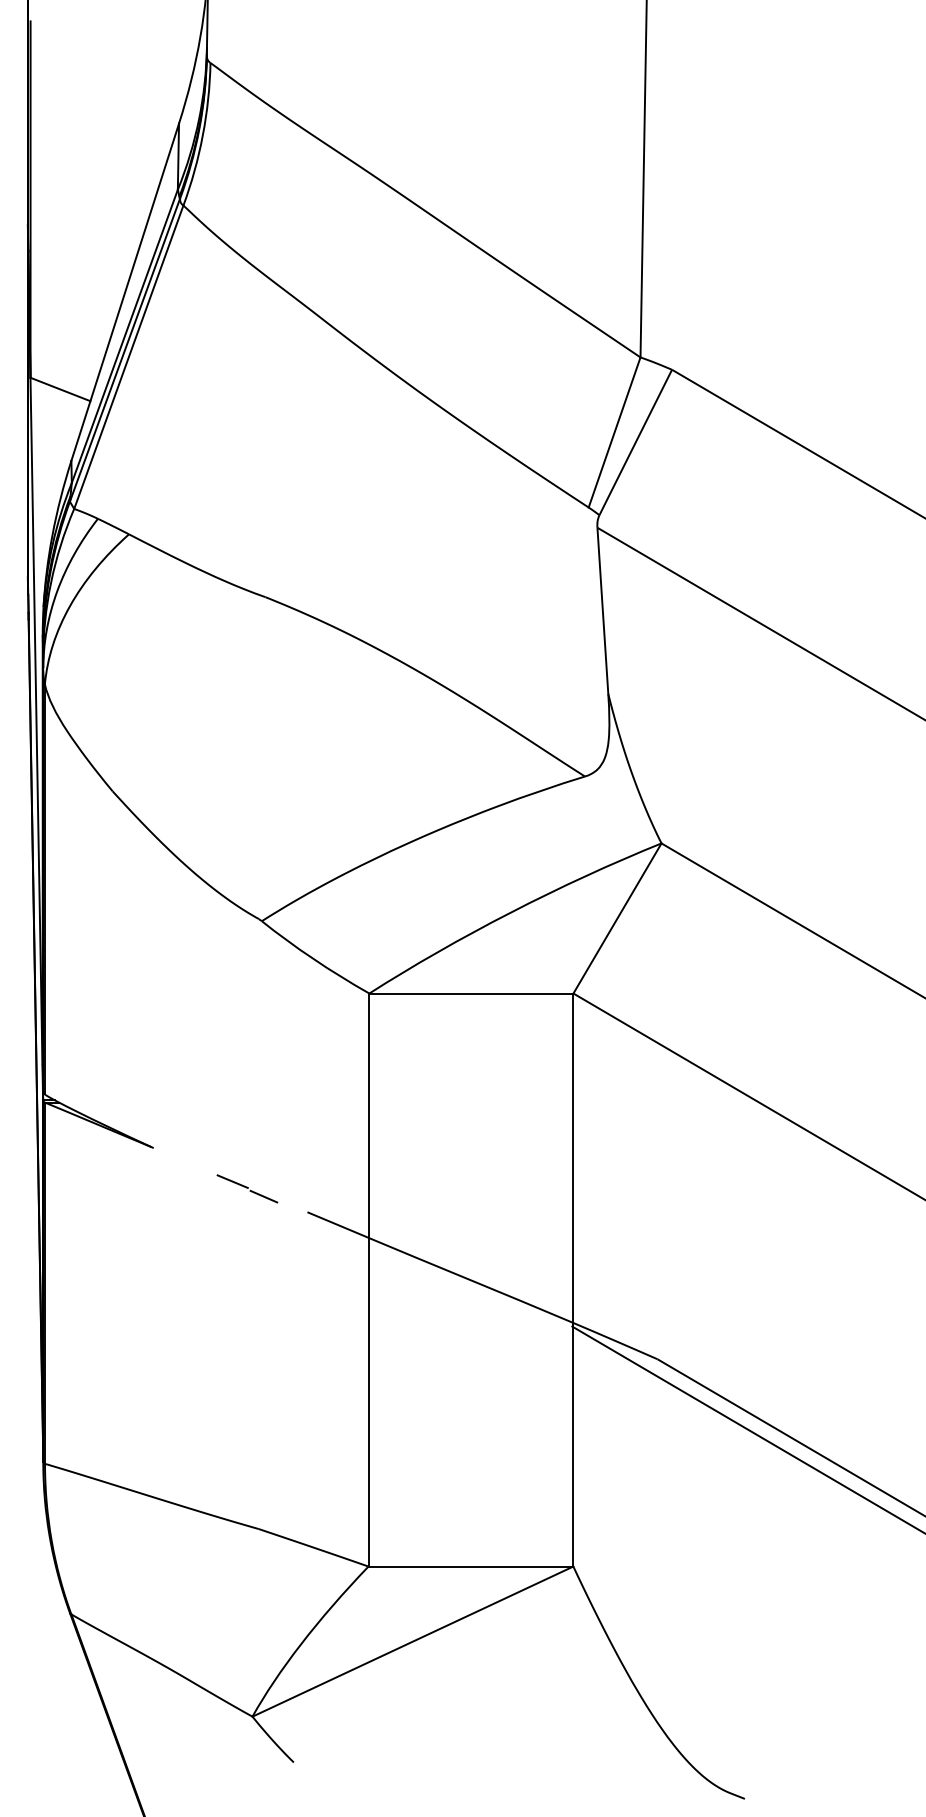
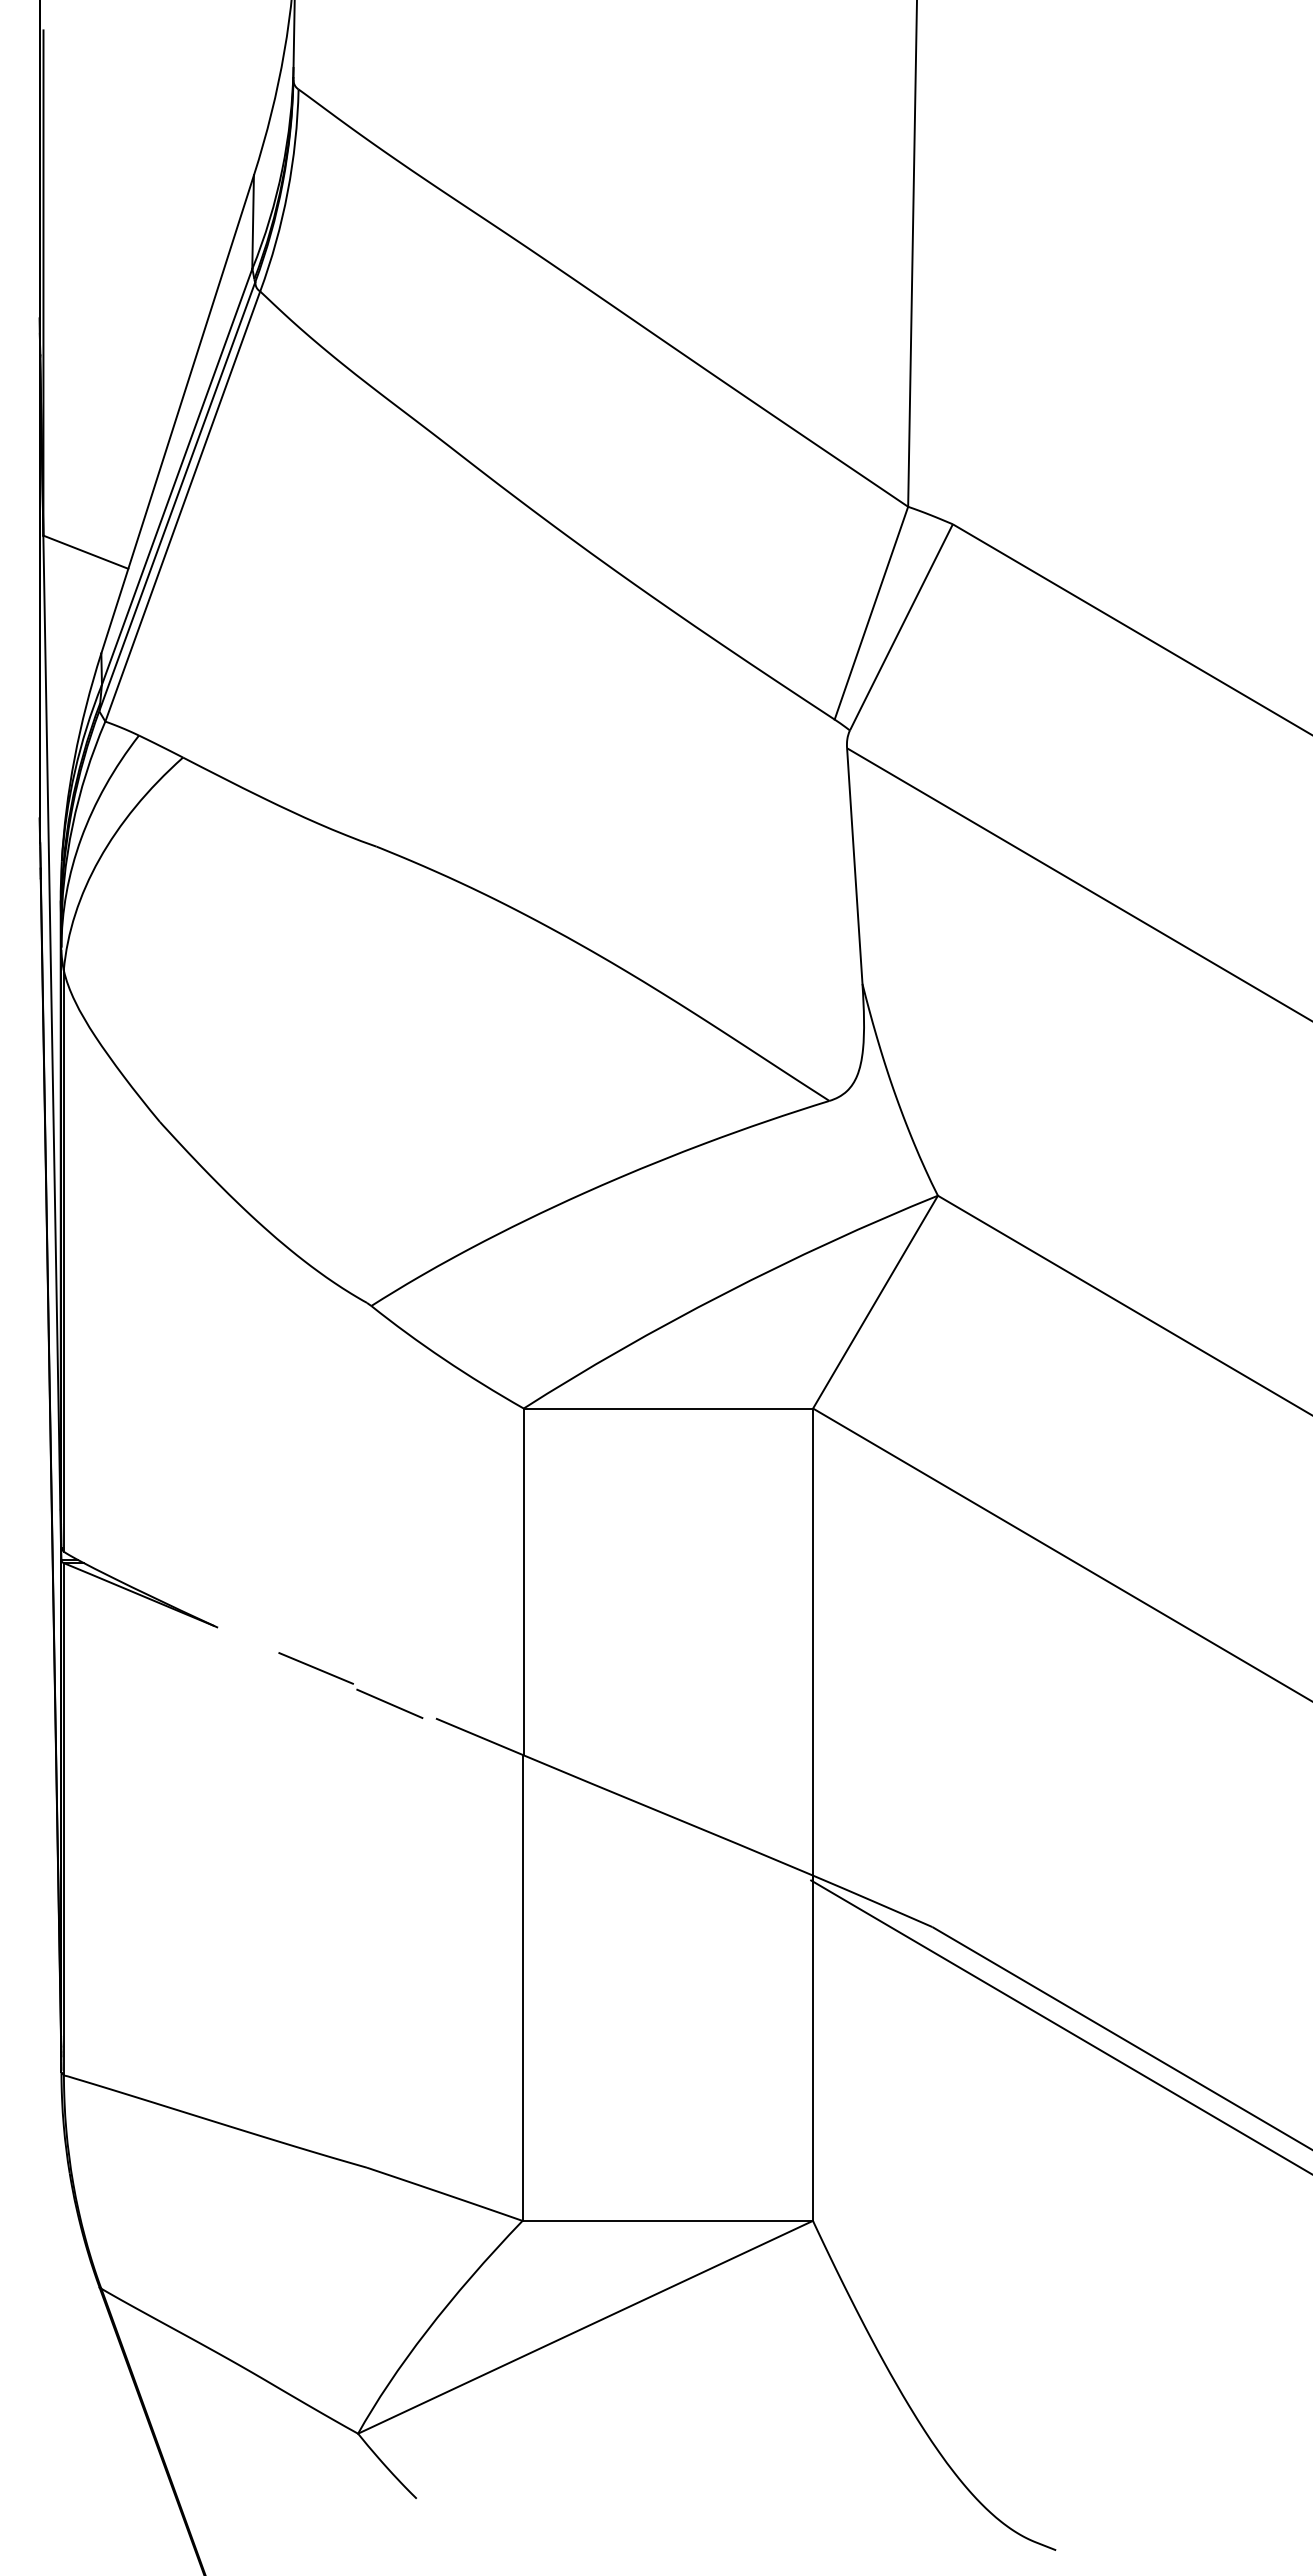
part: (247, 1188) -> (350, 1685), size x1.67

